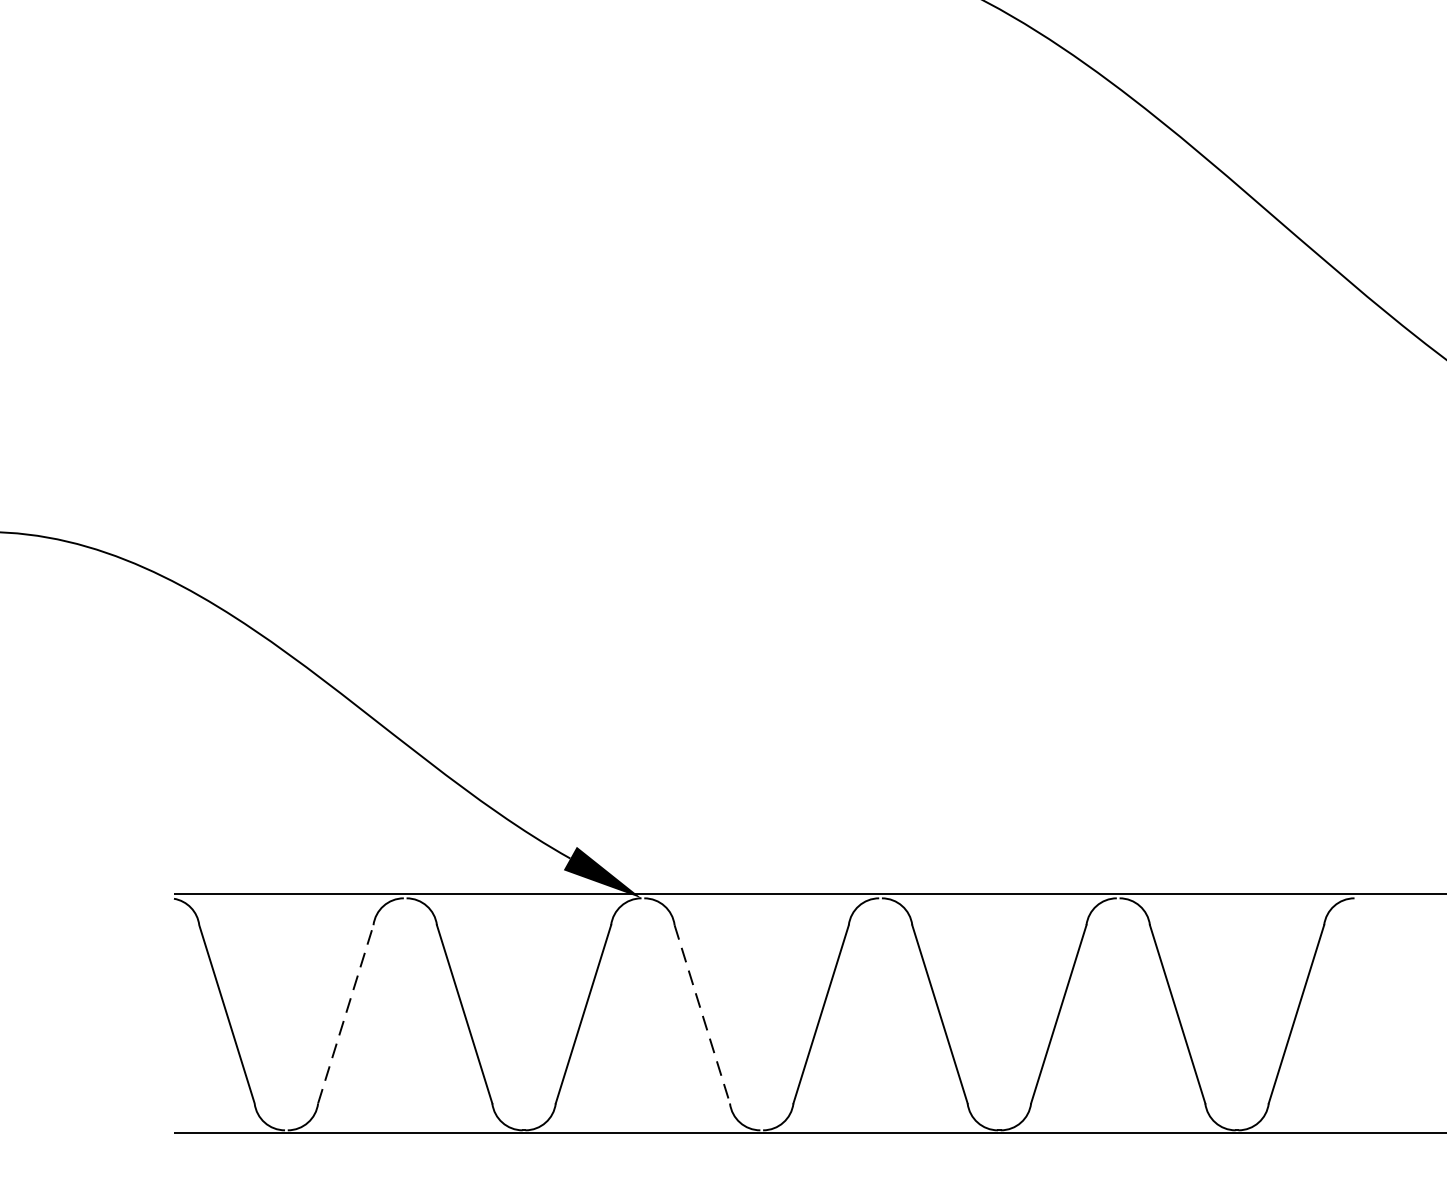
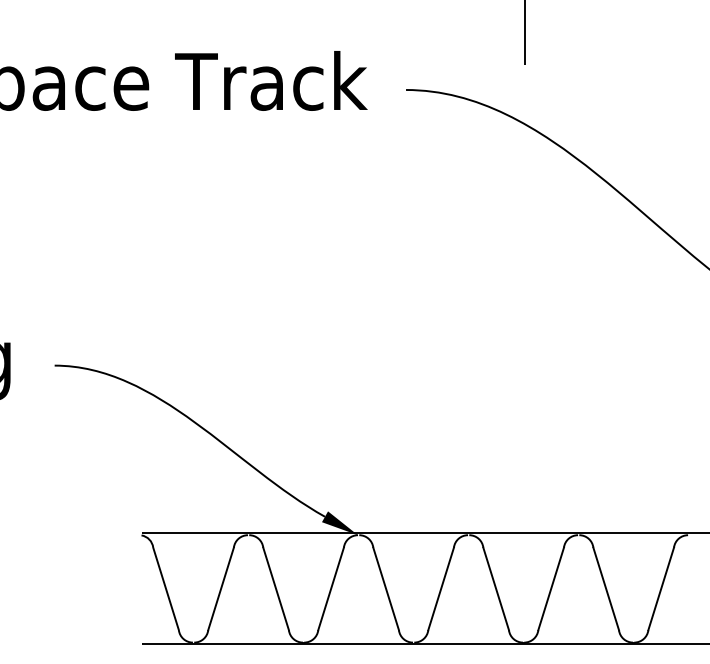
line: (346, 1013) -> (221, 588), dashed -> solid
line: (703, 1015) -> (386, 589), dashed -> solid

